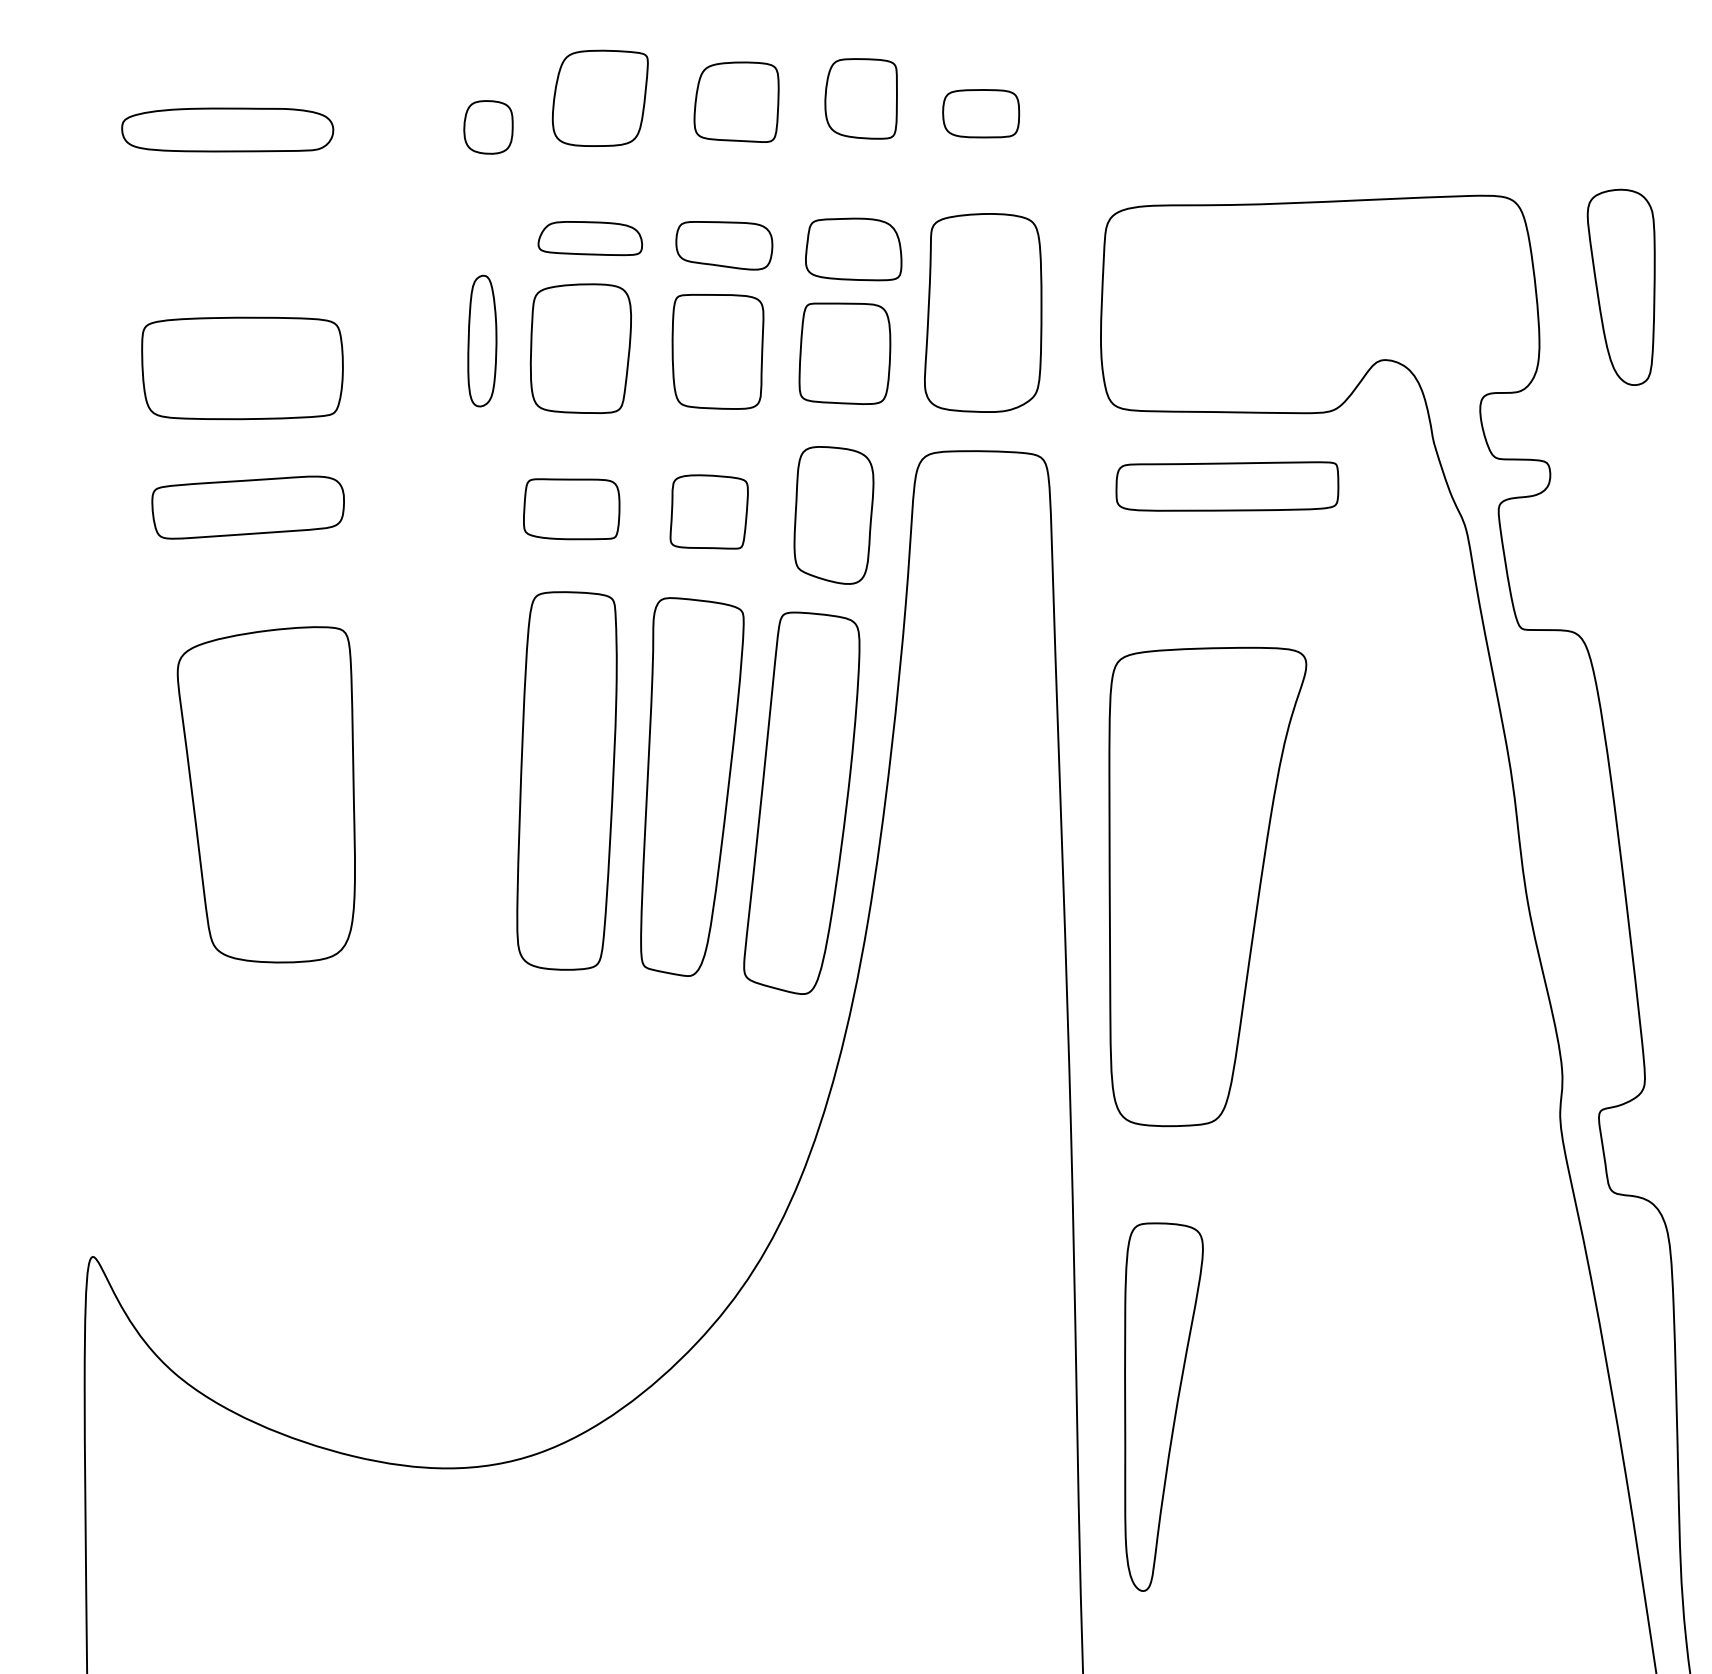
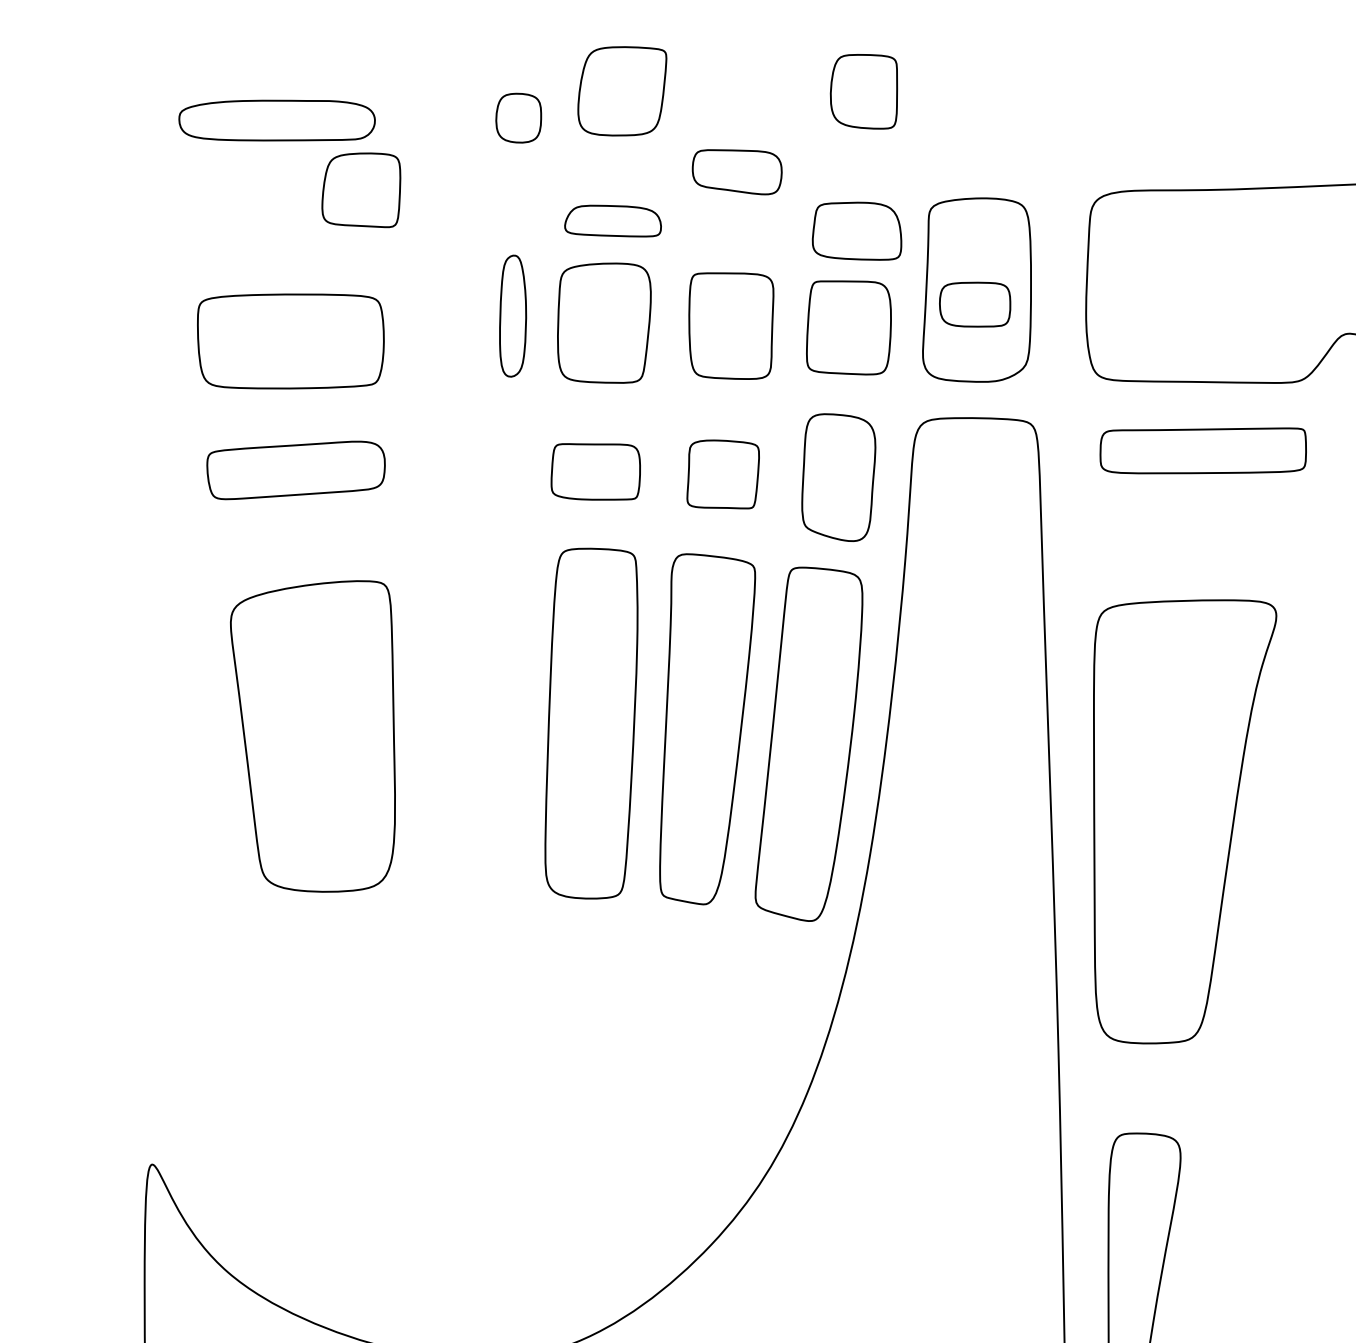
part: (736, 101) -> (361, 189), moved
part: (981, 113) -> (975, 304), moved
part: (724, 245) -> (737, 172), moved

